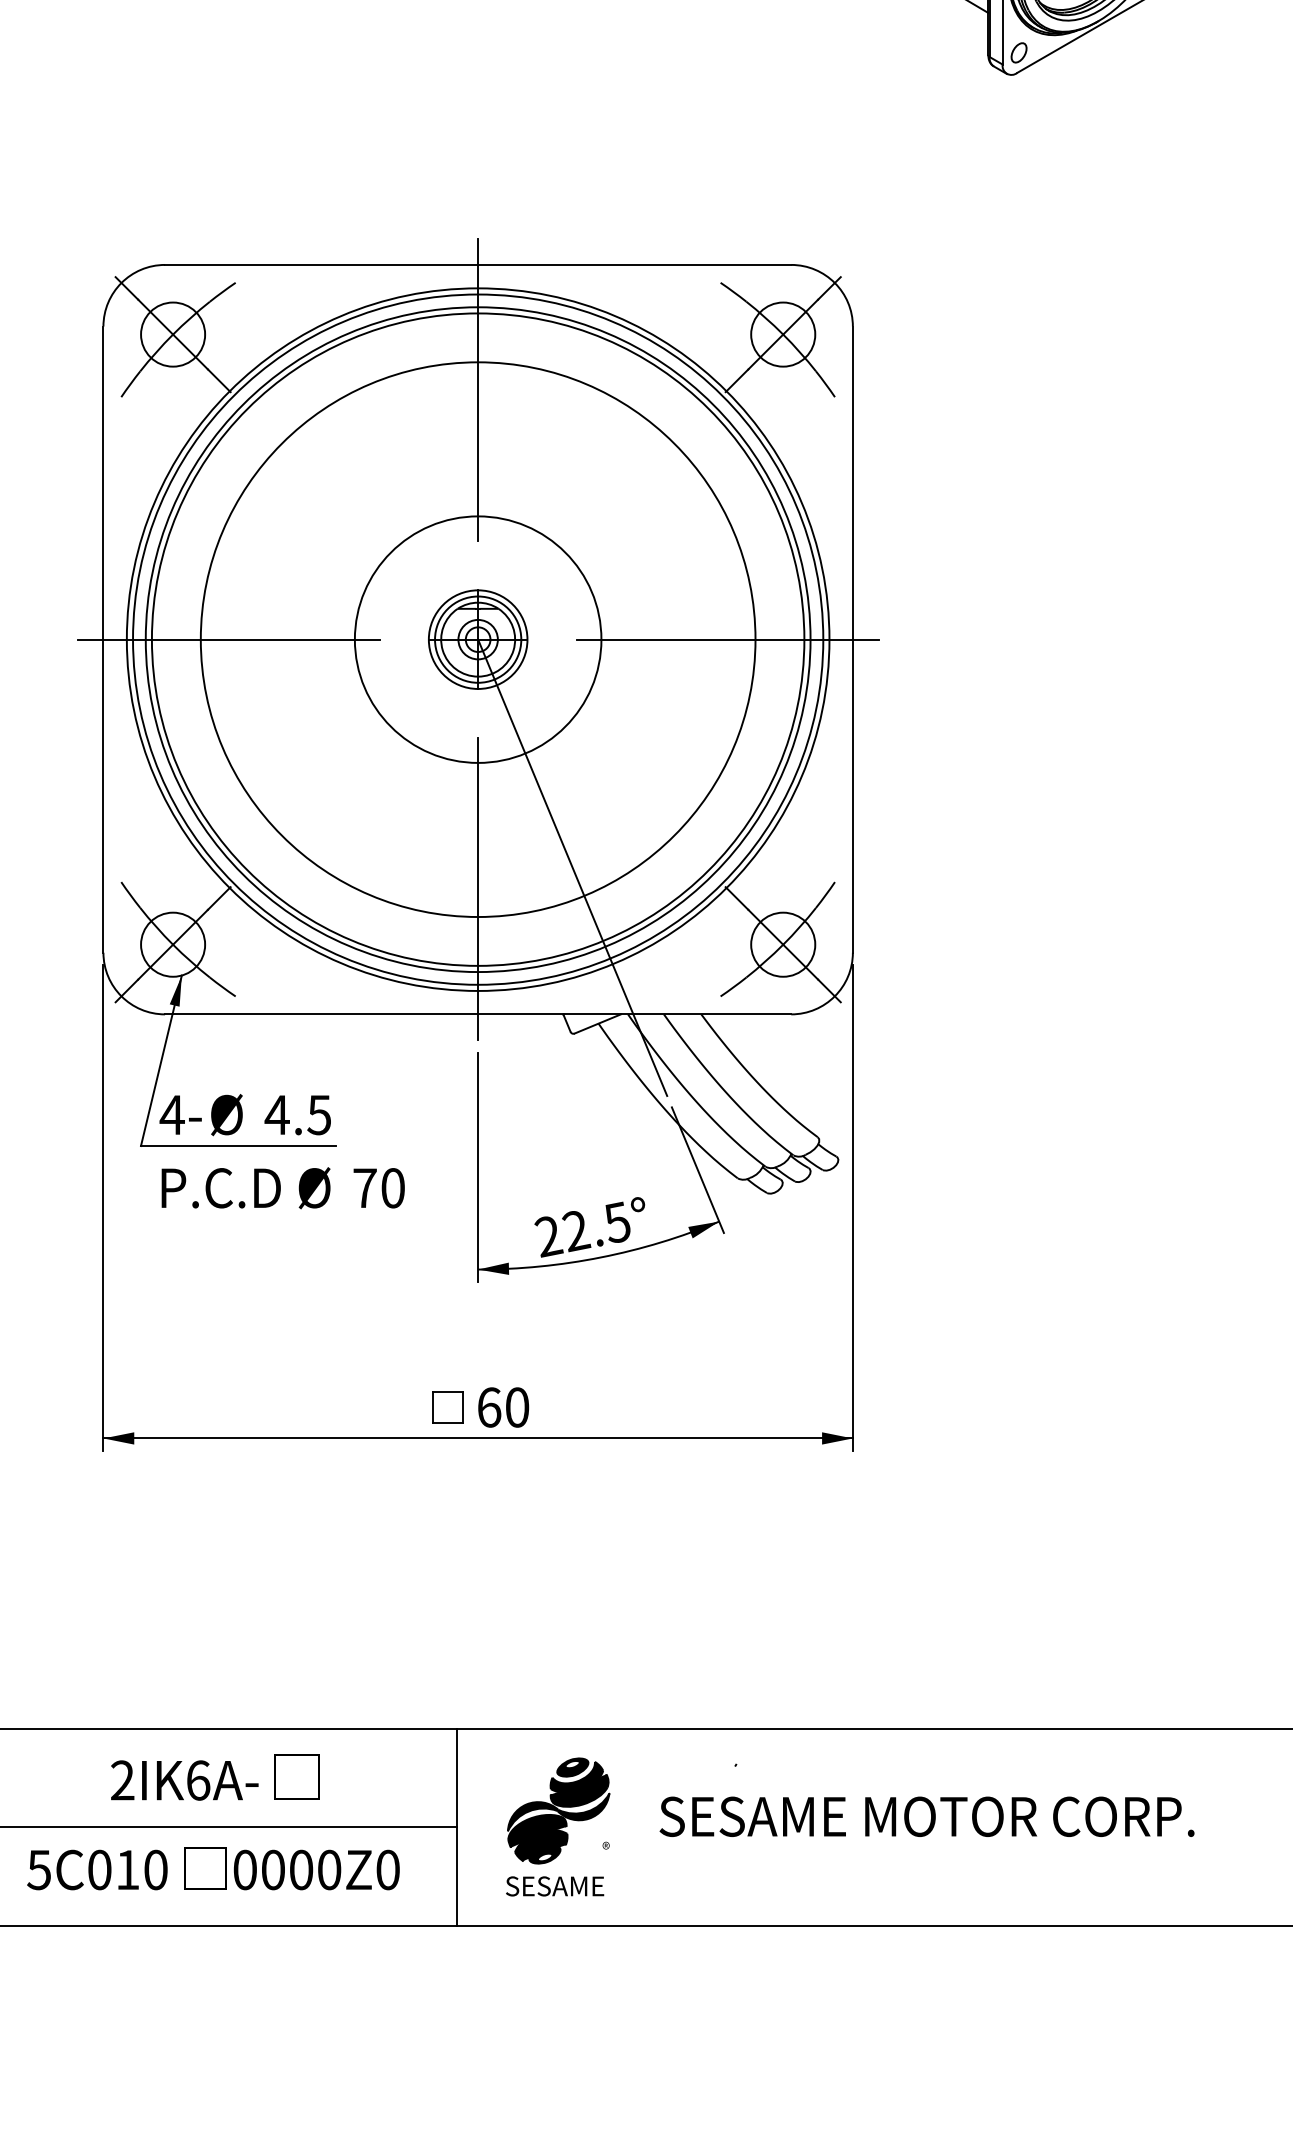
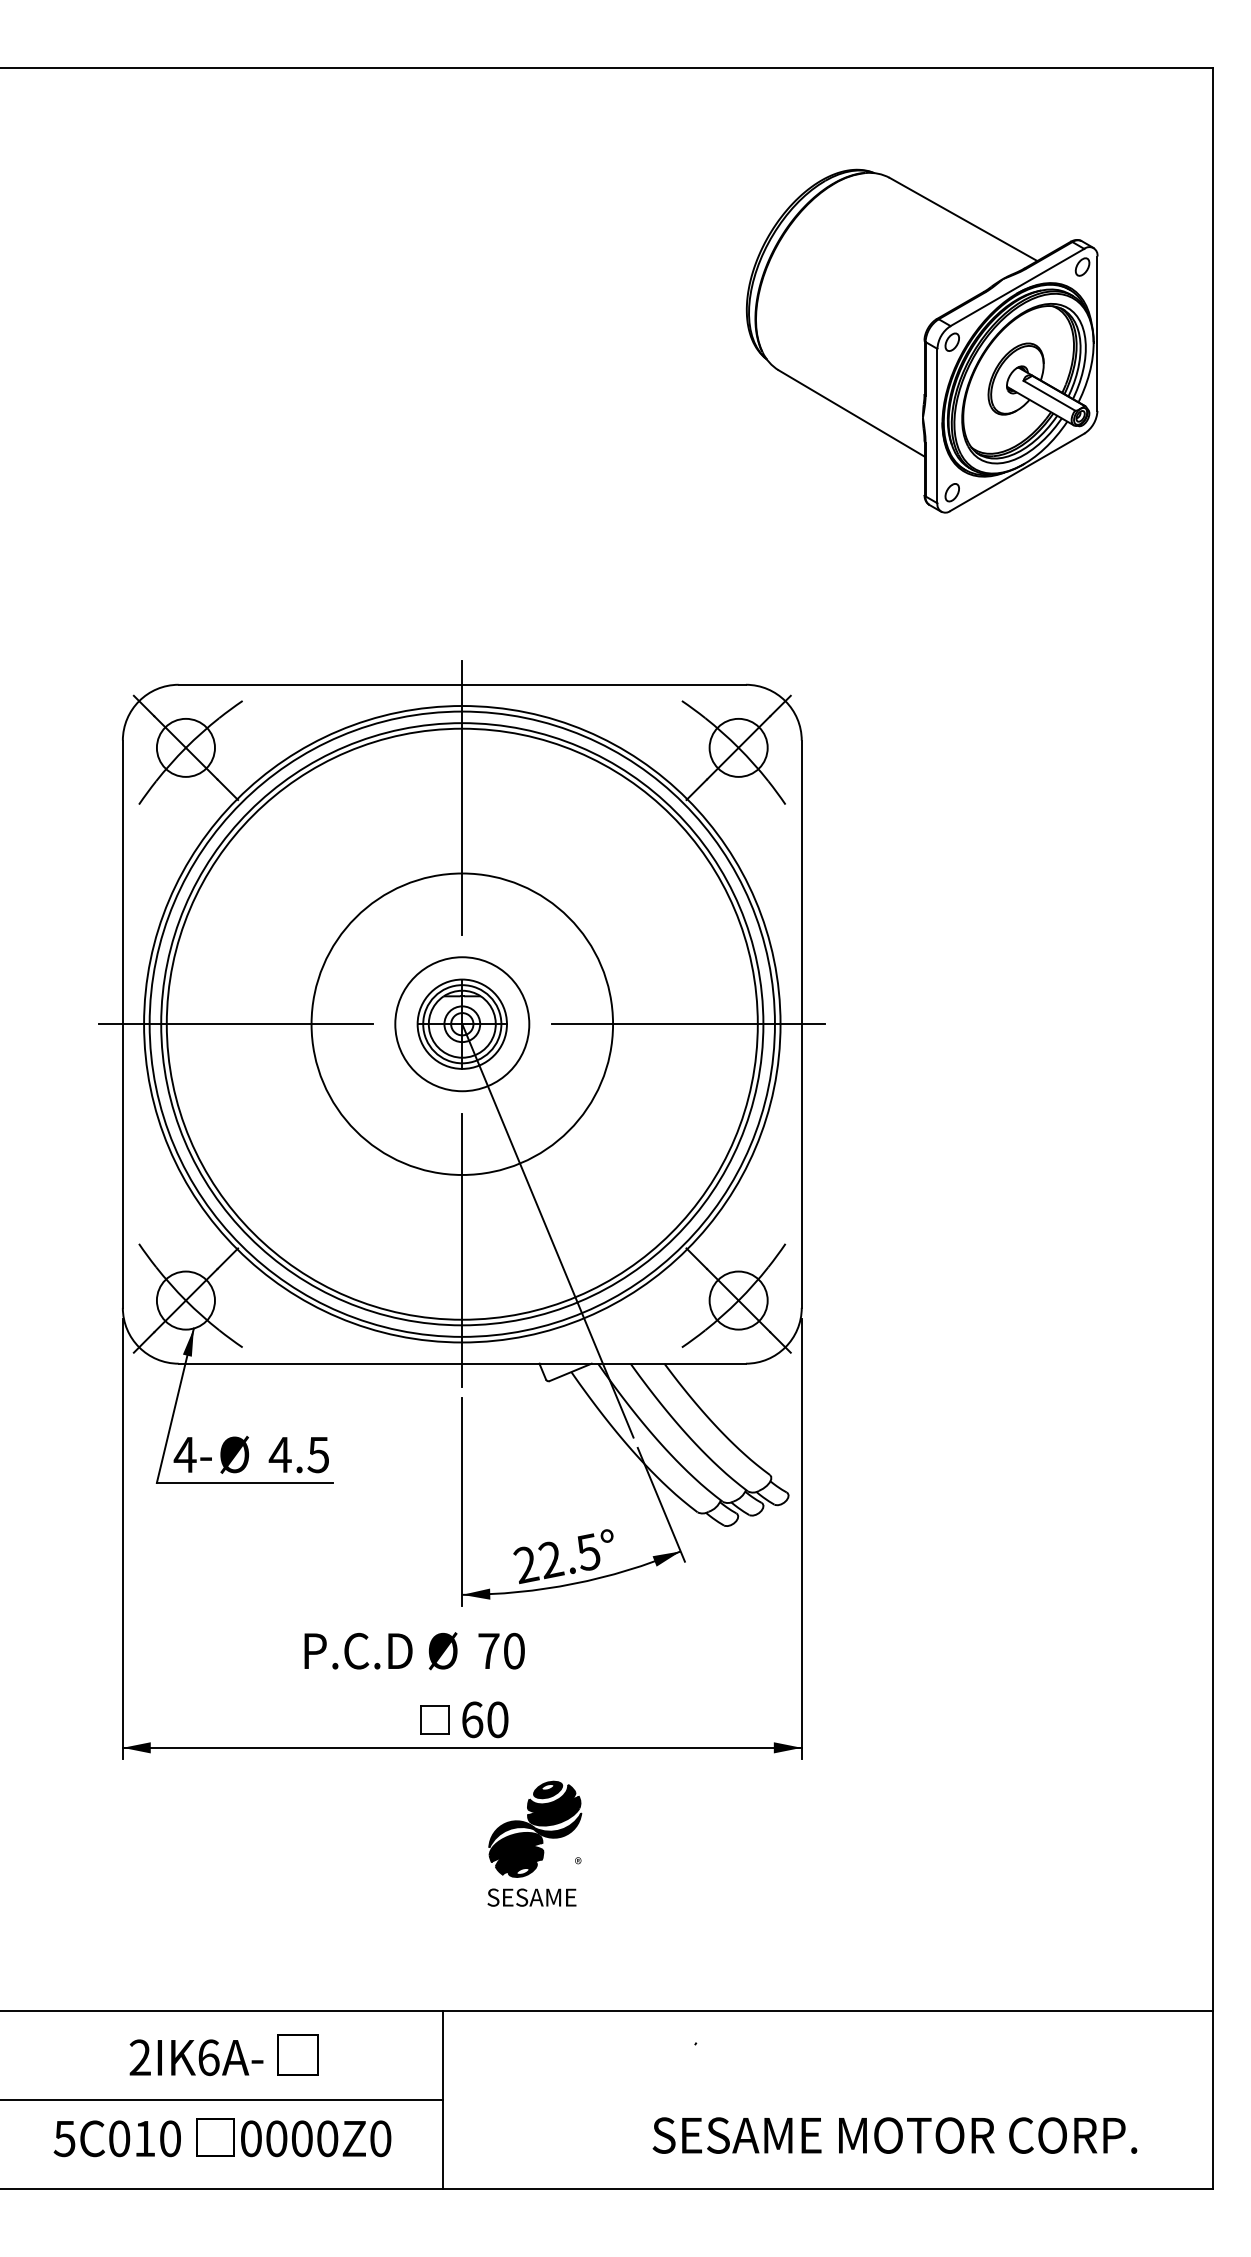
circle: (477, 638) -> (461, 1023), size x0.6
circle: (478, 639) -> (462, 1024), size x0.6
text: (282, 1188) -> (414, 1651), moved
text: (926, 1816) -> (894, 2135), moved
part: (557, 1826) -> (534, 1843), moved

